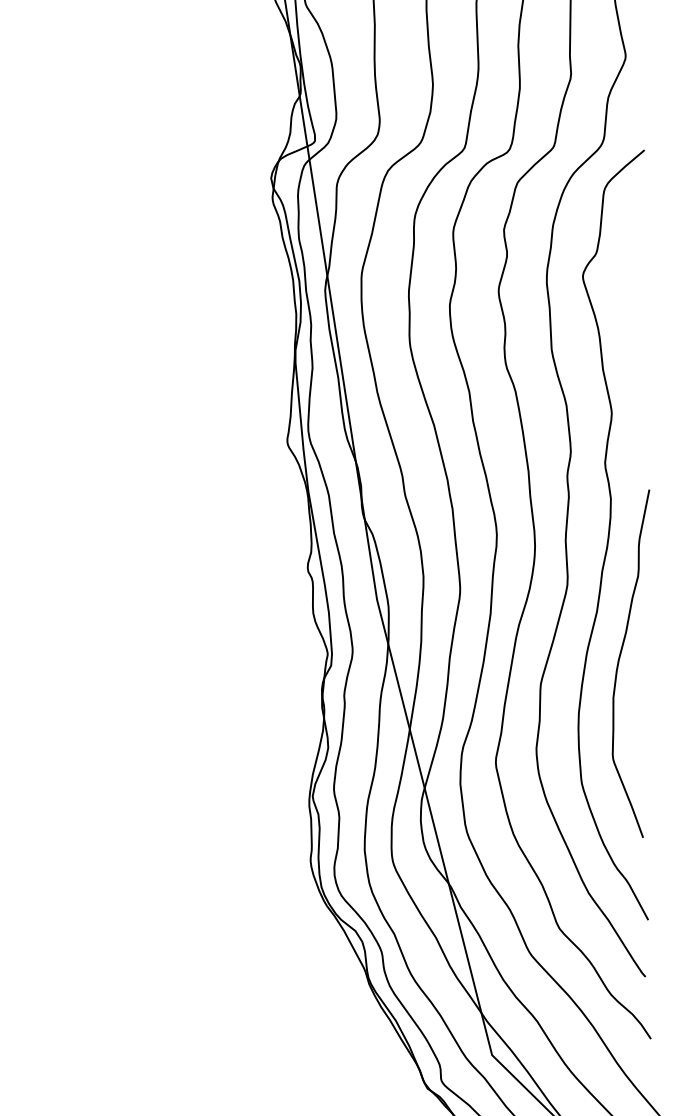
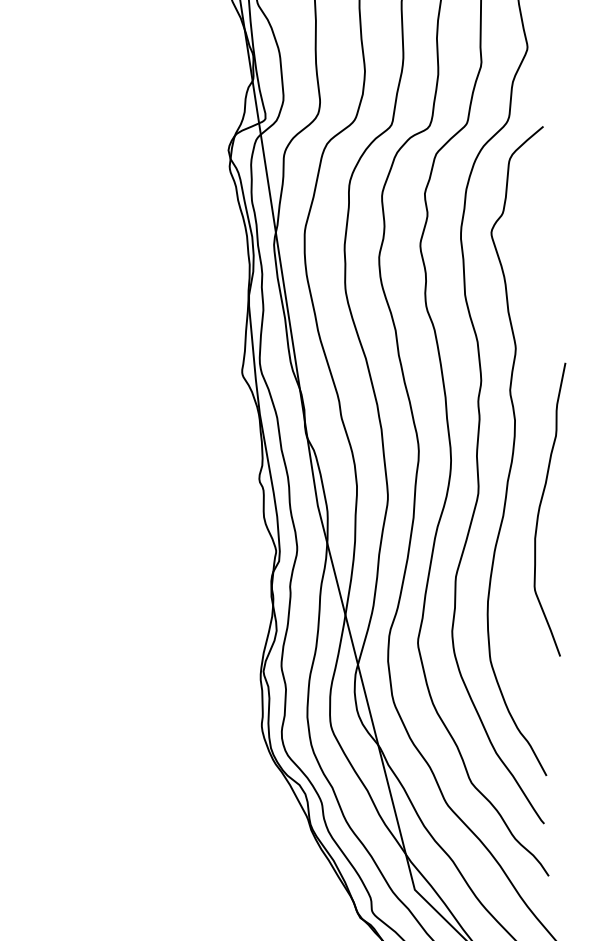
curve: (619, 663) -> (540, 509), moved

